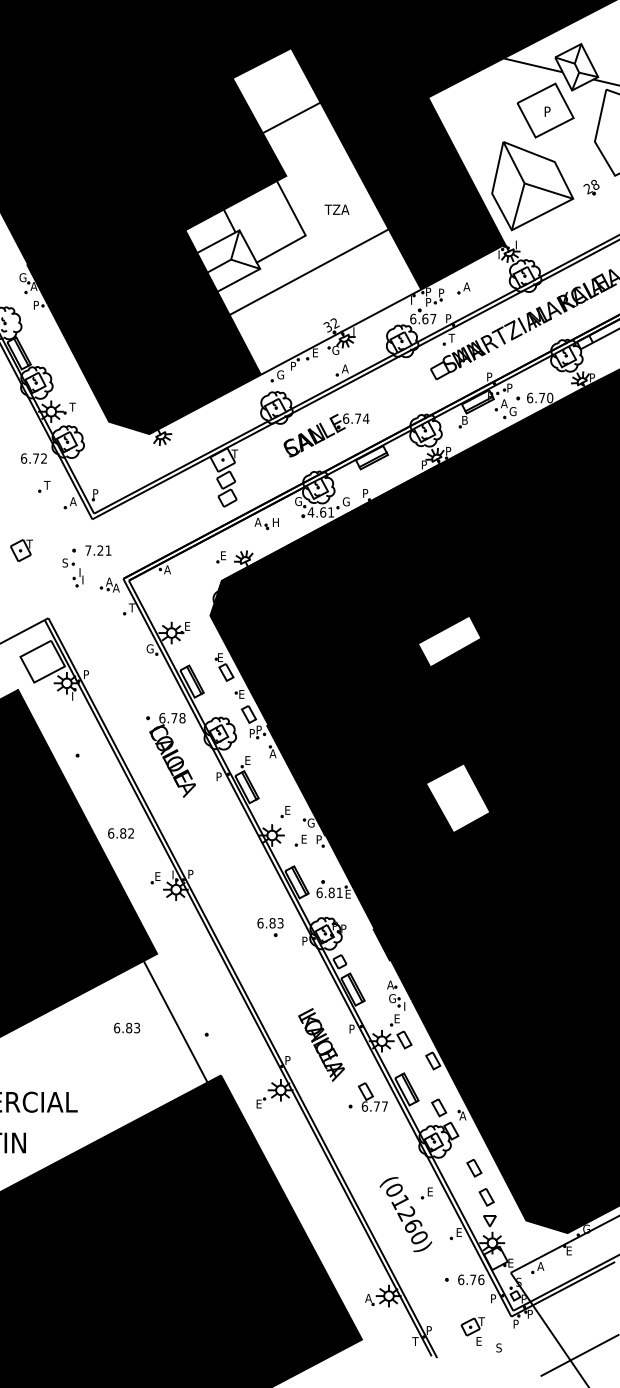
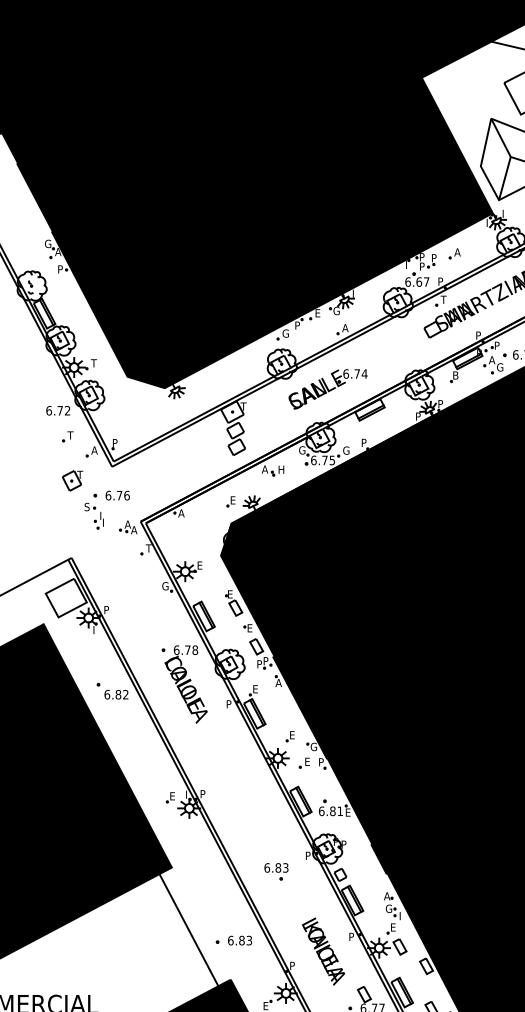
fill: (303, 211) -> (306, 182), added
text: (320, 512) -> (322, 460), 4.61 -> 6.75
part: (21, 550) -> (72, 480), moved
text: (98, 550) -> (117, 495), 7.21 -> 6.76
fill: (449, 641) -> (441, 579), added
fill: (457, 798) -> (448, 724), added
text: (120, 833) -> (115, 694), moved
part: (270, 927) -> (276, 871), moved
text: (127, 1027) -> (240, 940), moved

